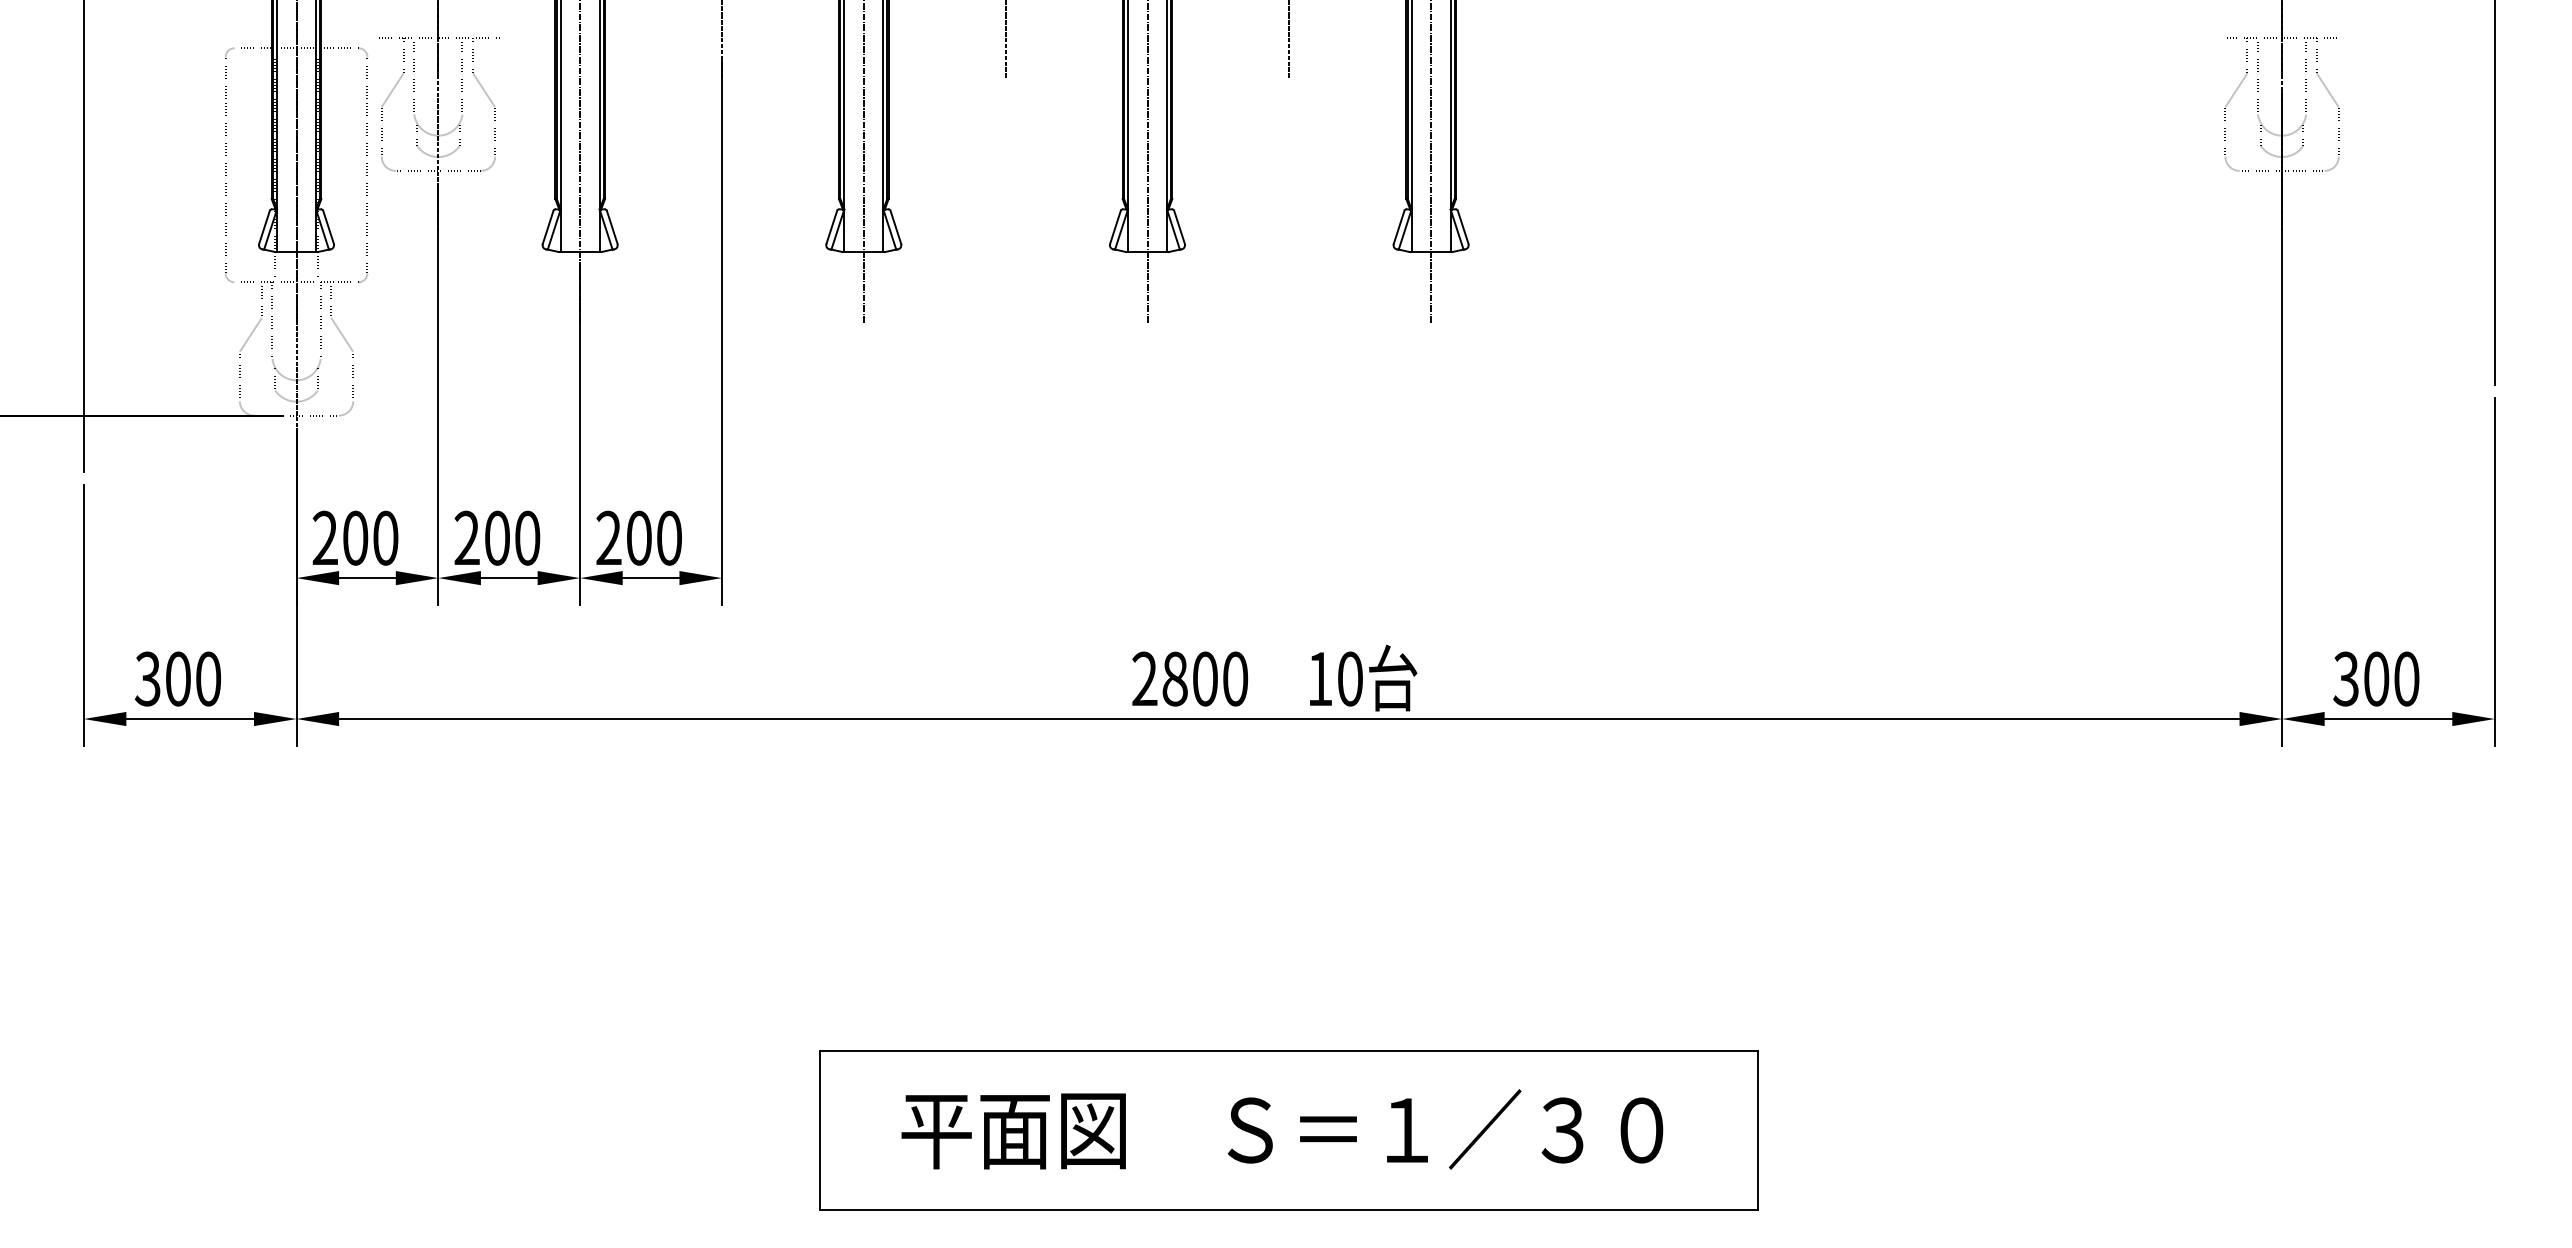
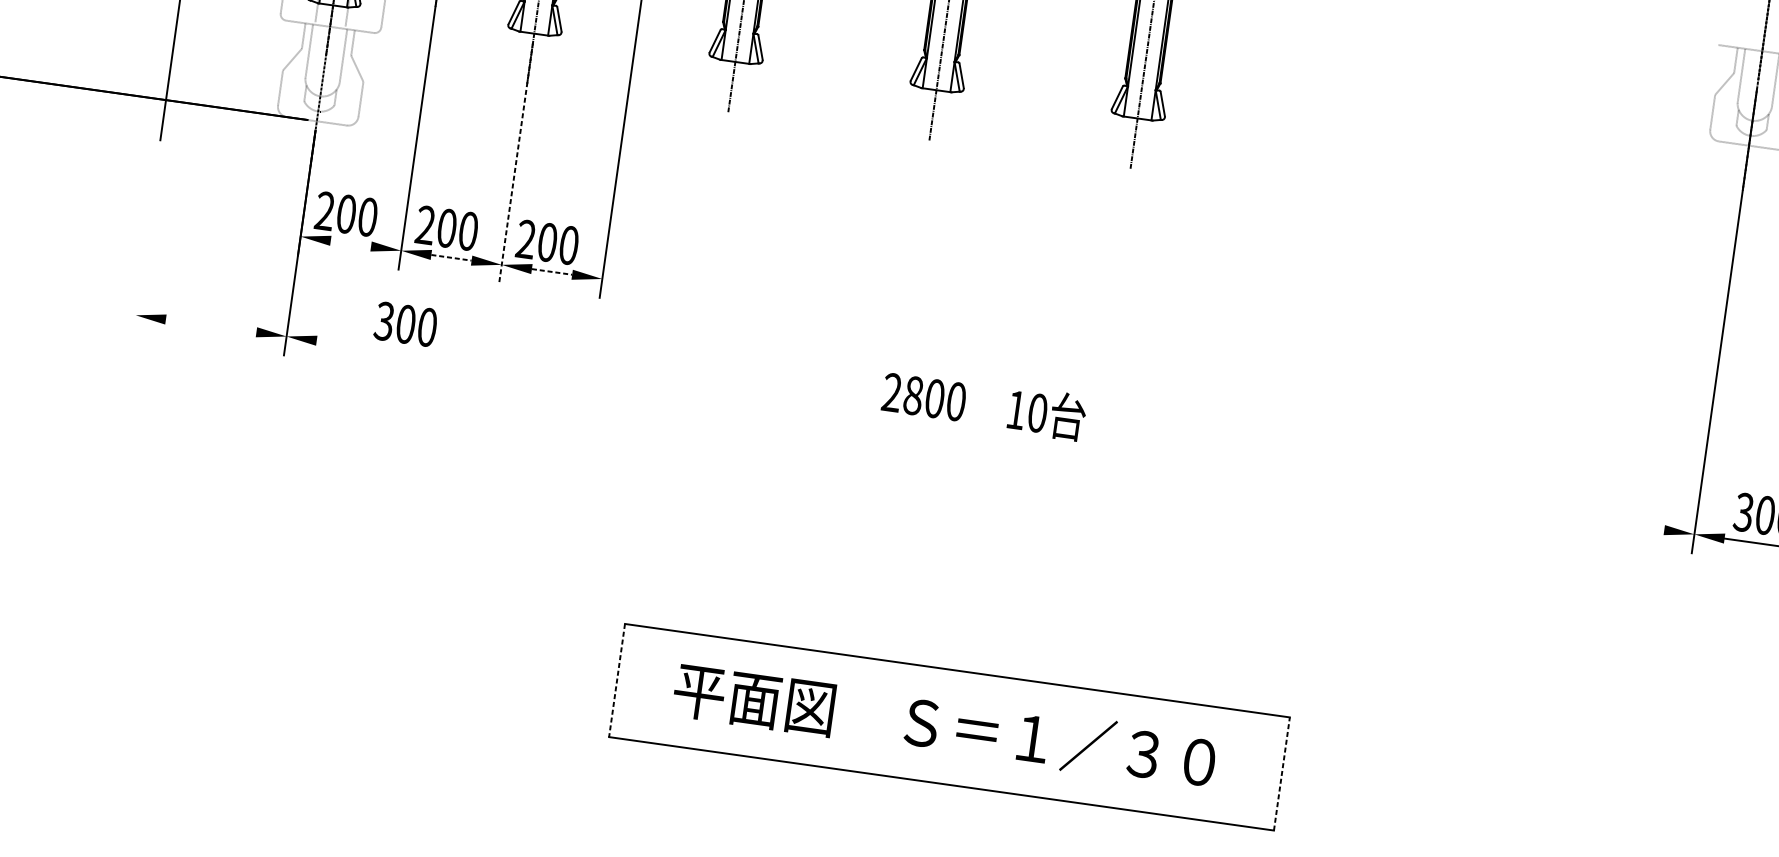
line: (580, 435) -> (516, 163), solid -> dashed
line: (367, 578) -> (350, 243), removed
line: (509, 578) -> (451, 258), solid -> dashed
line: (651, 578) -> (552, 272), solid -> dashed
line: (83, 615) -> (145, 241), removed
text: (177, 678) -> (405, 323), moved
line: (190, 719) -> (211, 326), removed
line: (1289, 719) -> (990, 435), removed
line: (820, 1130) -> (617, 680), solid -> dashed
line: (1758, 1130) -> (1282, 773), solid -> dashed

